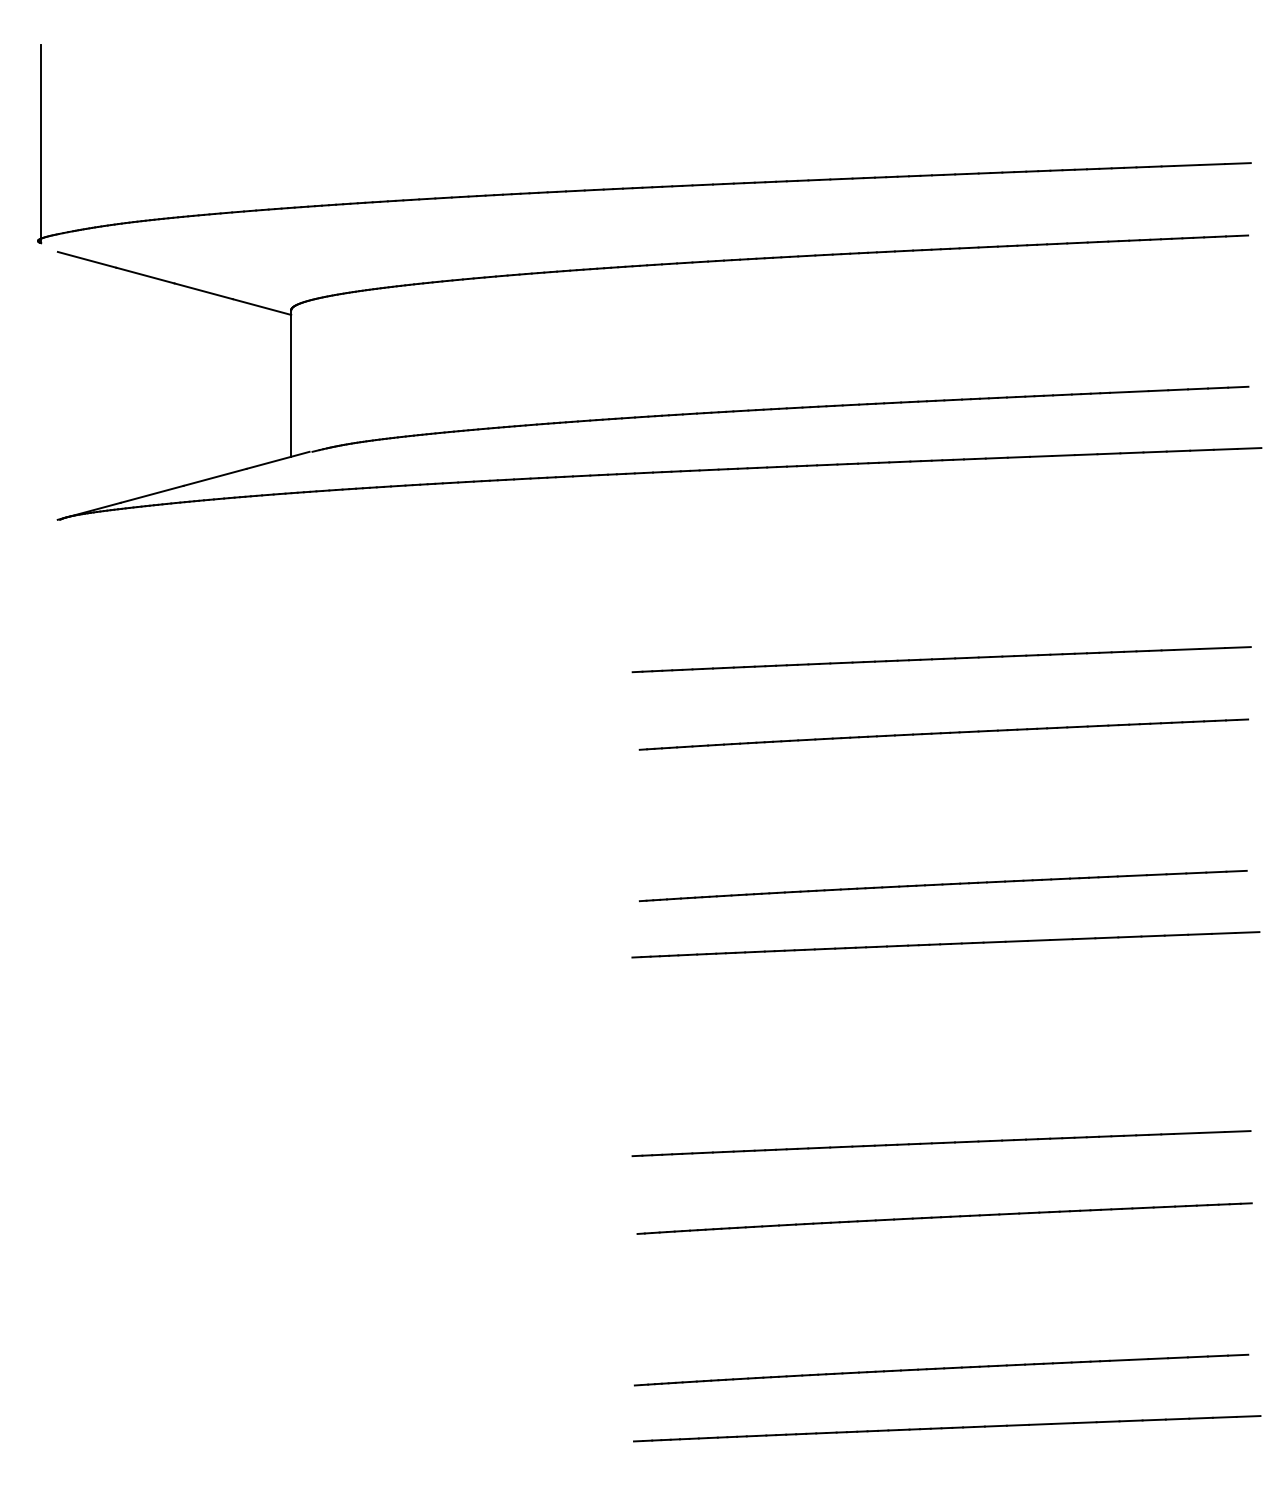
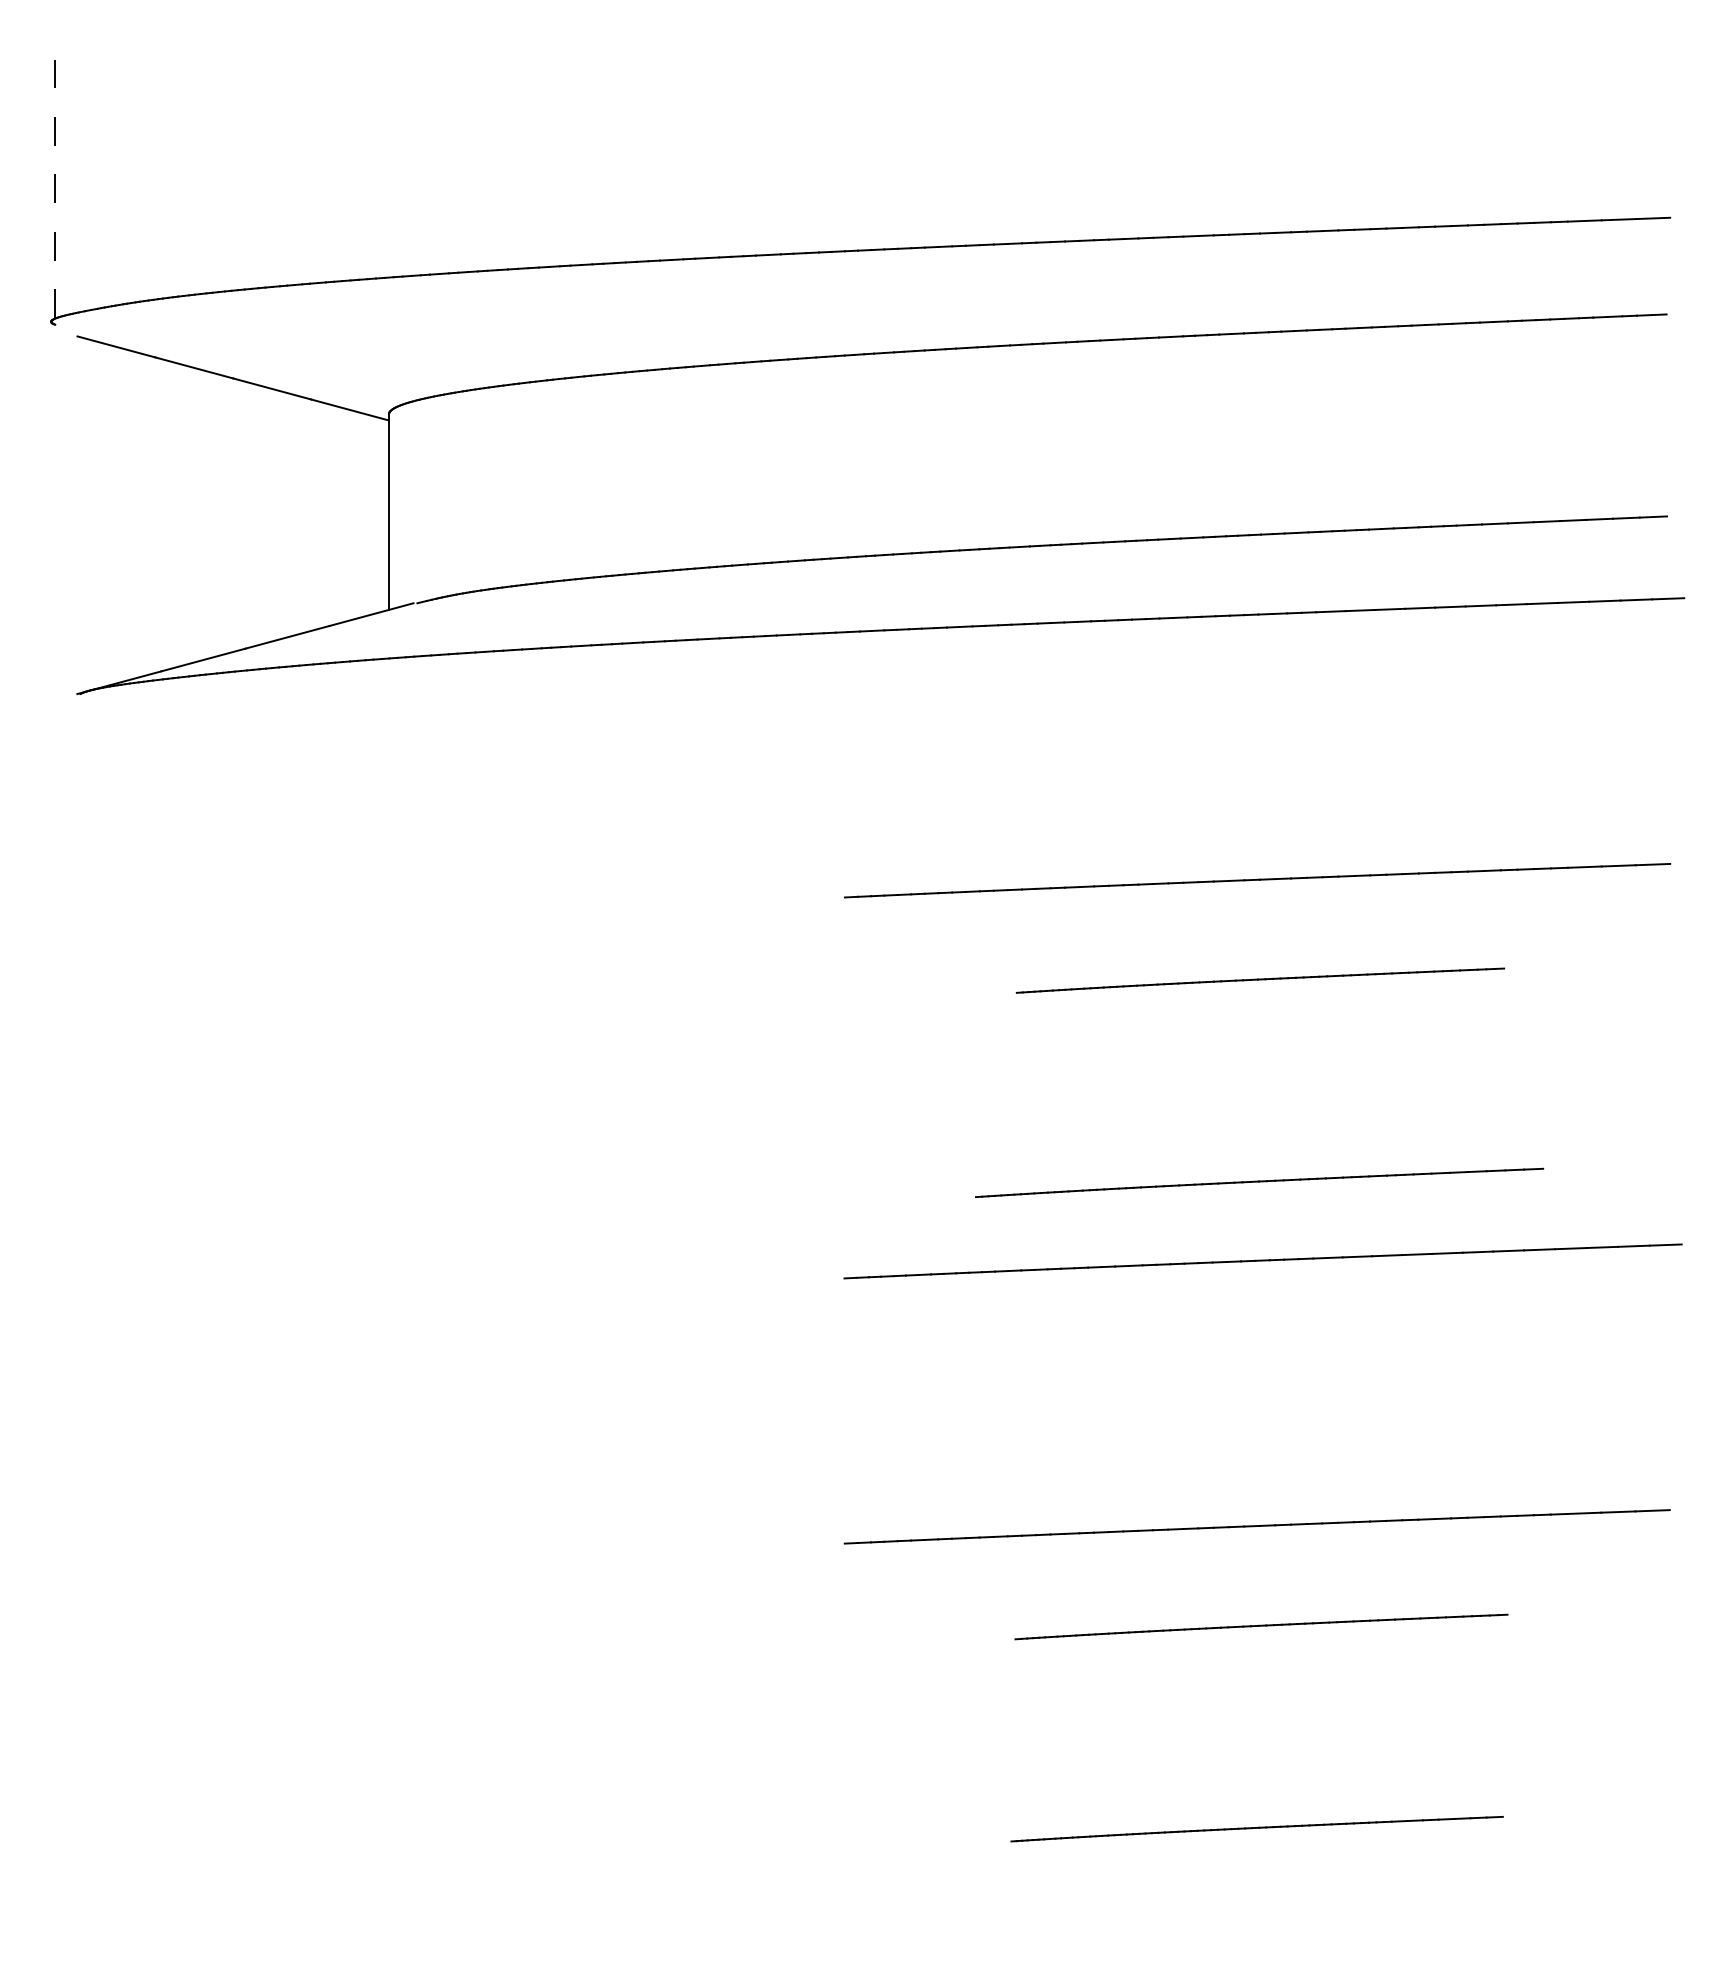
line: (41, 144) -> (55, 192), solid -> dashed
part: (943, 734) -> (1260, 980), size x0.6
part: (943, 885) -> (1259, 1182), size x0.7
part: (944, 1218) -> (1261, 1626), size x0.6
part: (940, 1369) -> (1256, 1828), size x0.6
part: (946, 1428) -> (1264, 1907), removed

